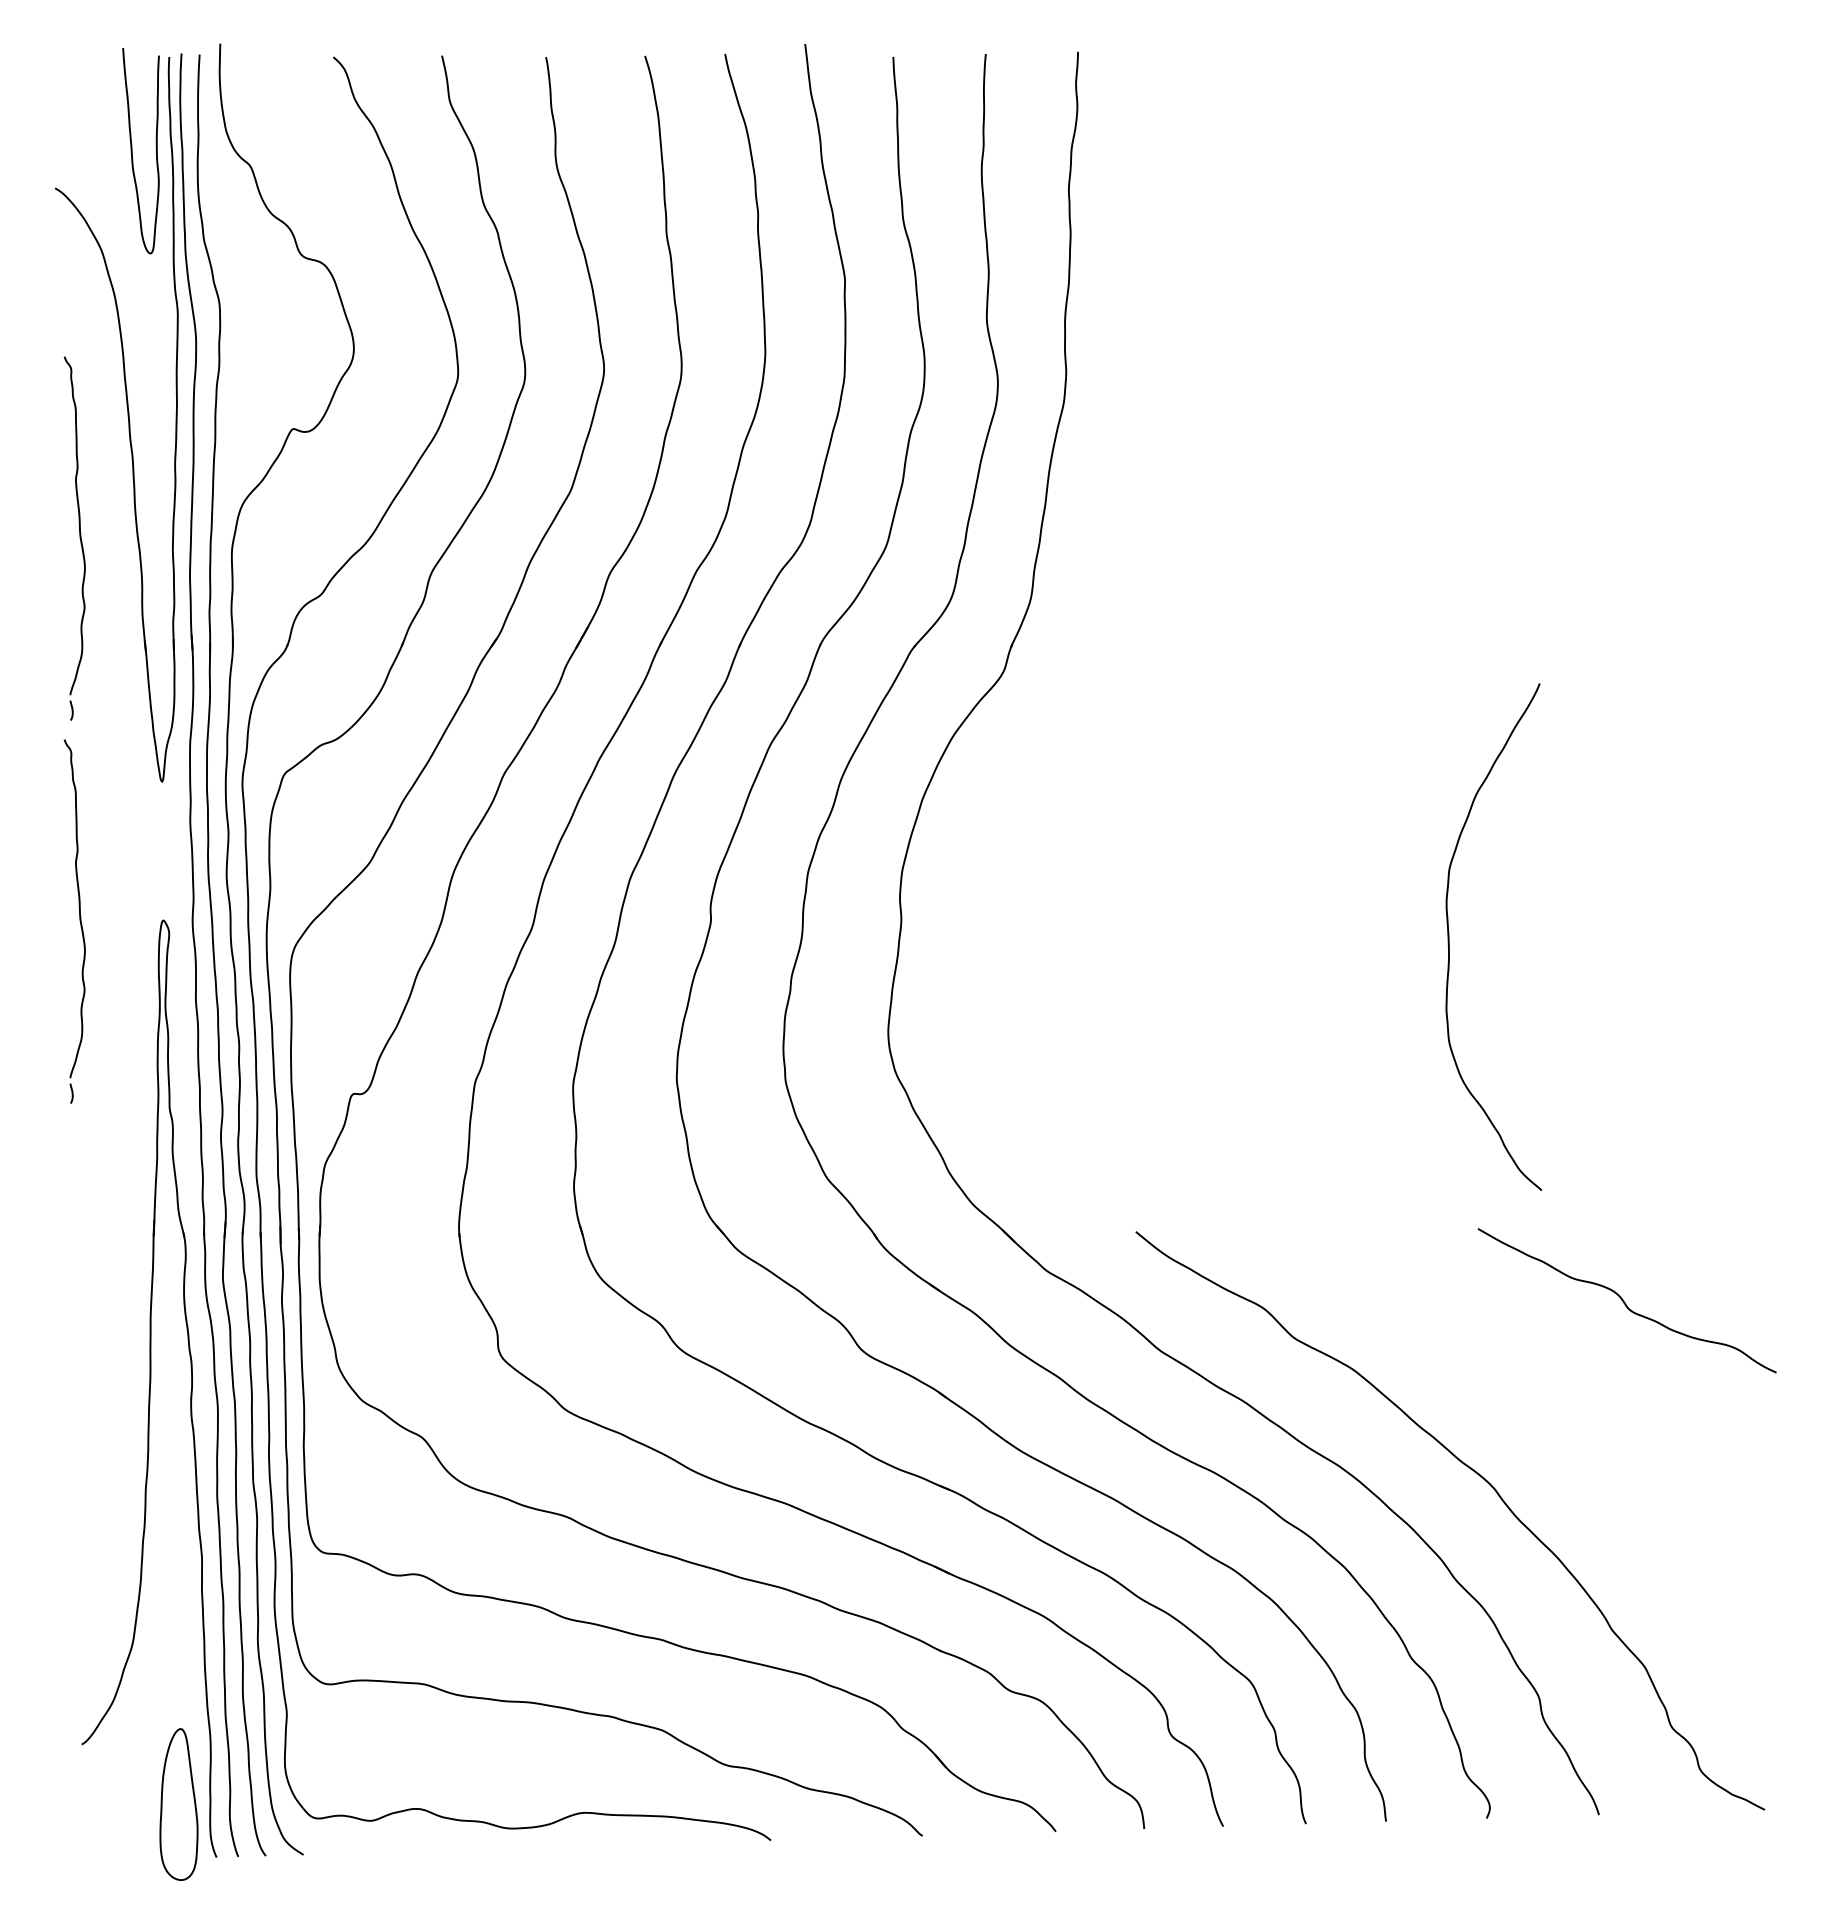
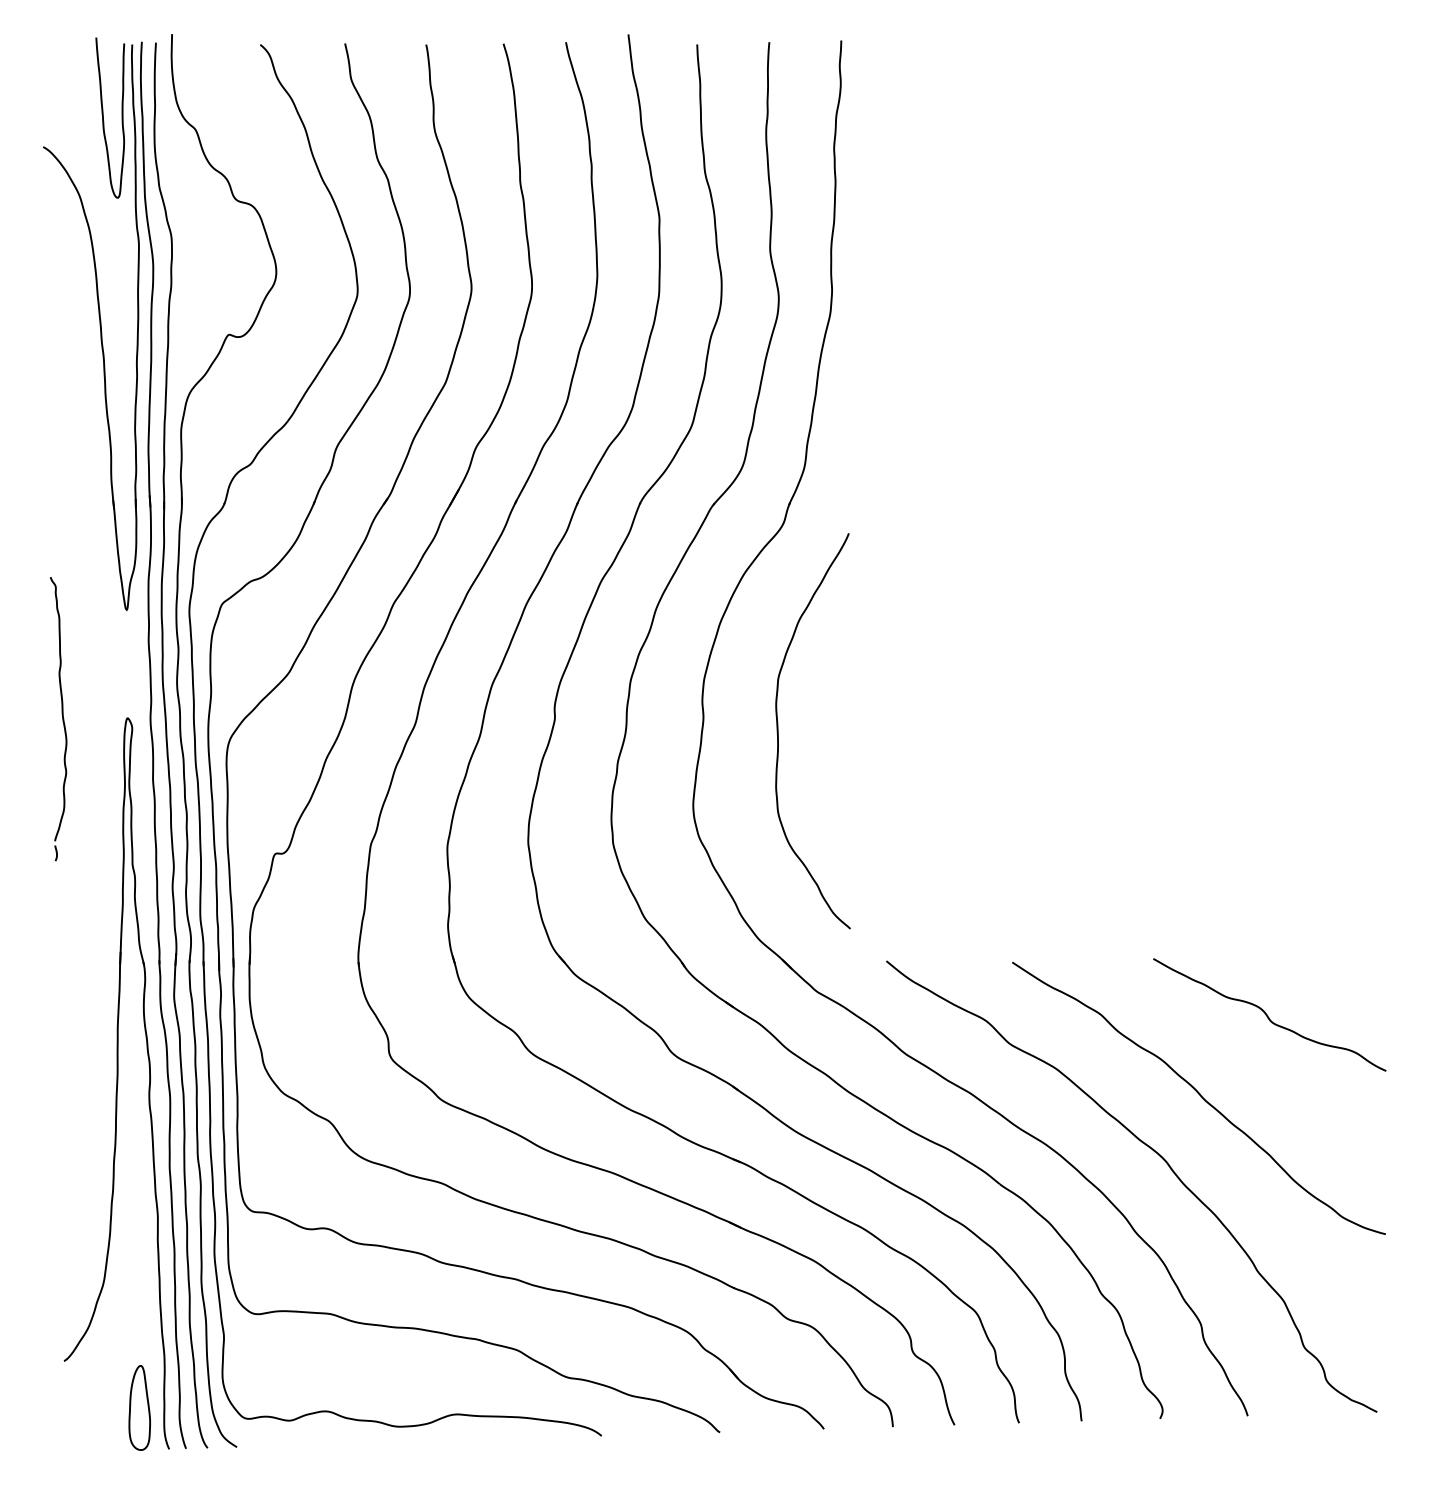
part: (74, 538) -> (58, 420), removed
curve: (1449, 936) -> (778, 730), moved
curve: (1538, 1405) -> (1200, 1096), added
part: (178, 1804) -> (139, 1407), size x0.71

